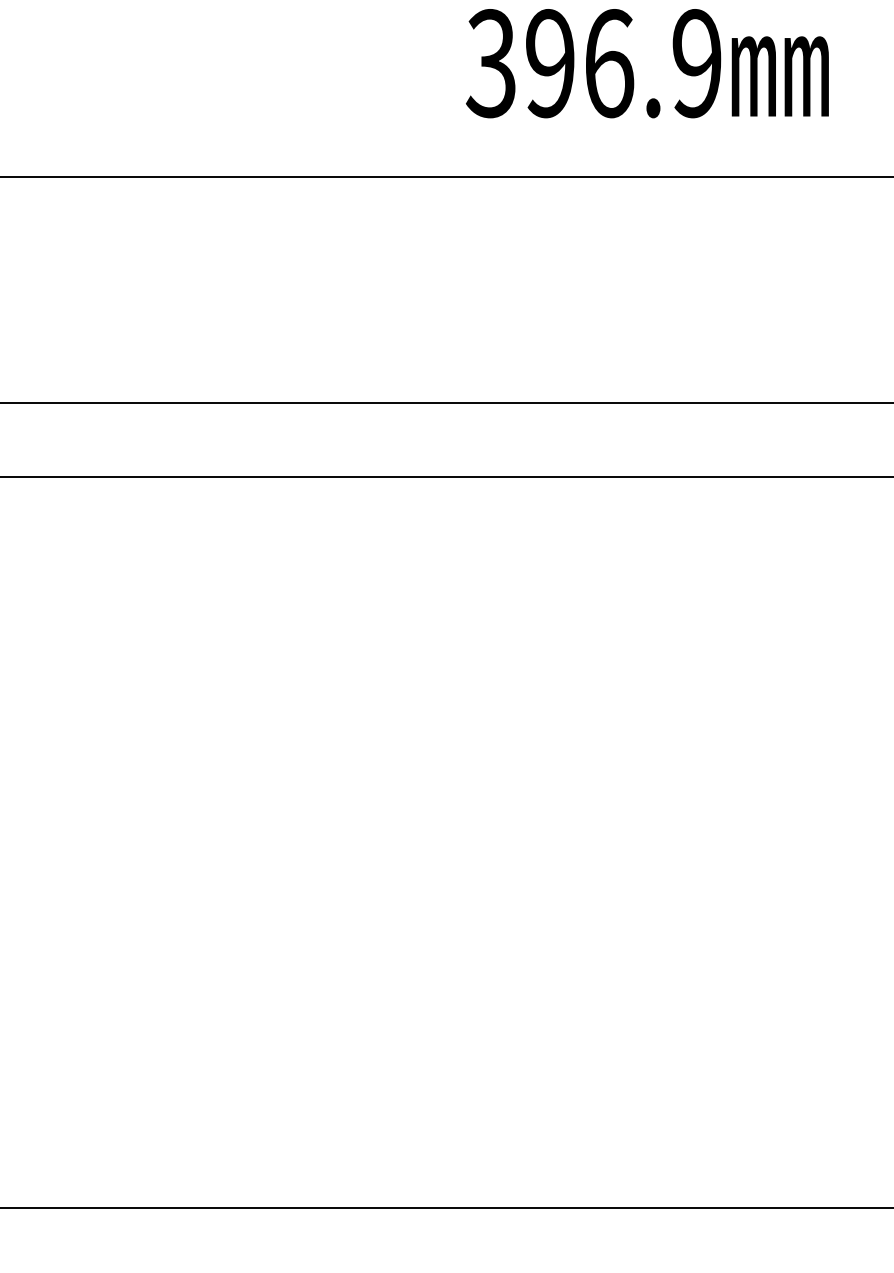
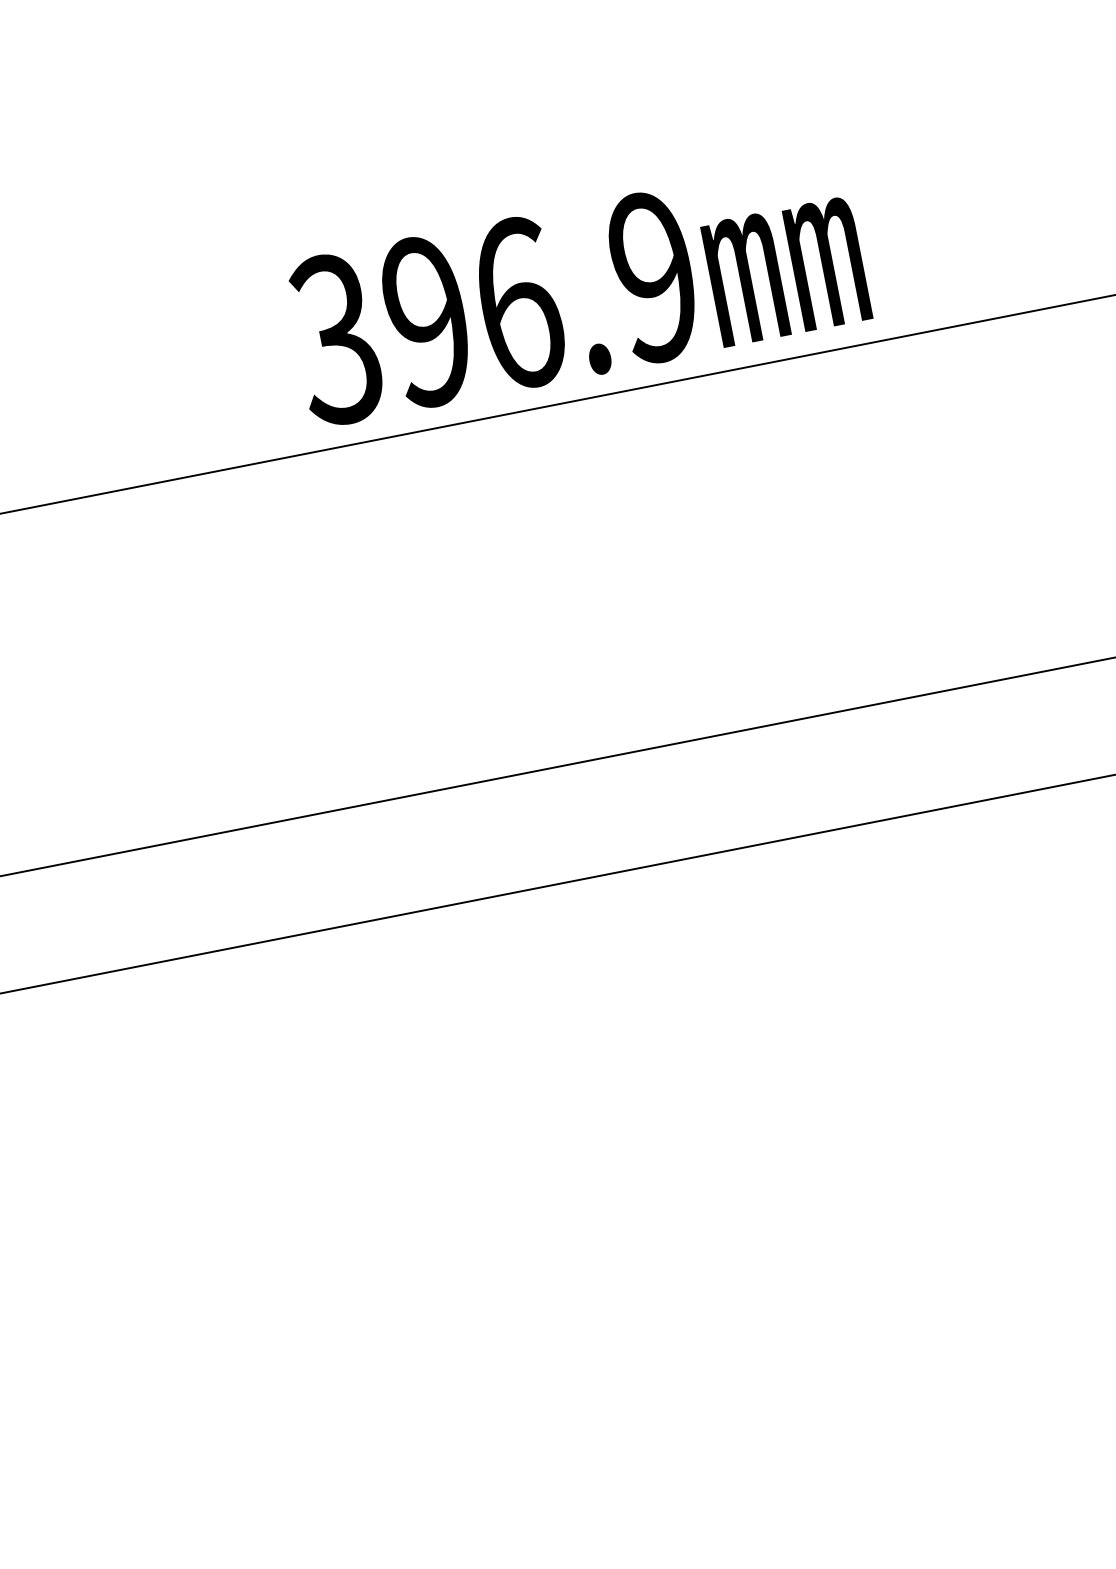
text: (647, 63) -> (577, 291), moved

